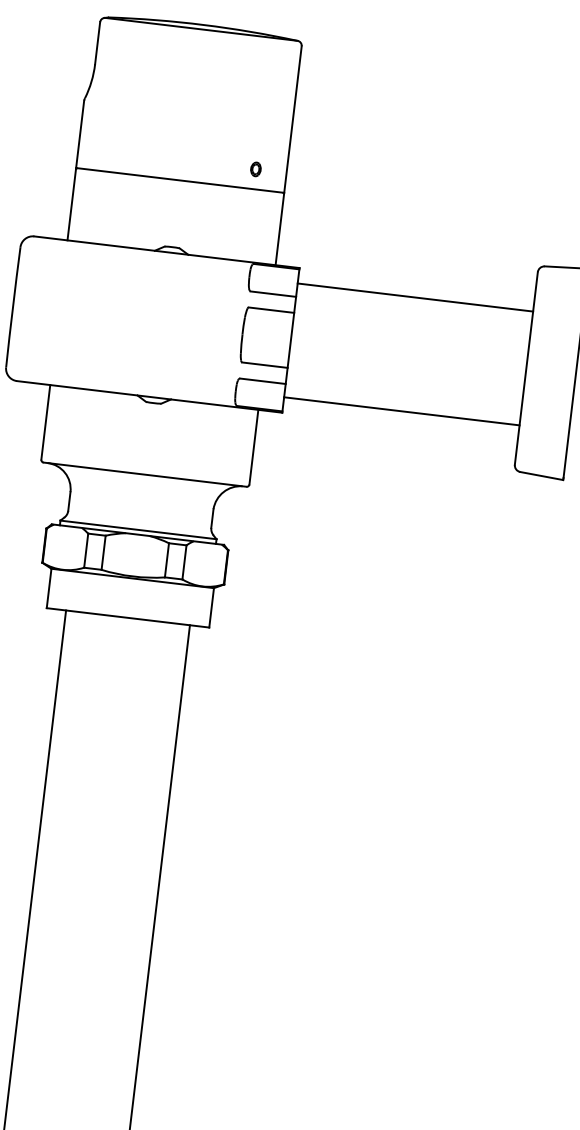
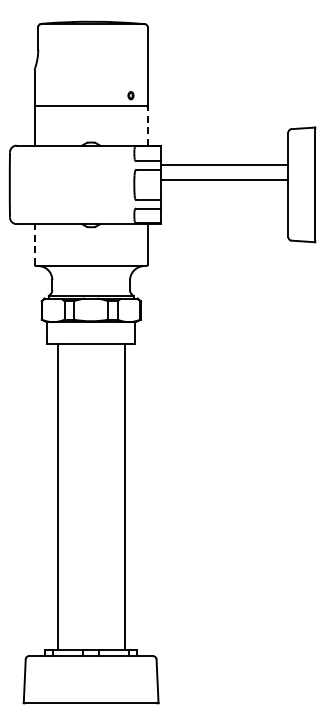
line: (279, 228) -> (147, 125), solid -> dashed
line: (415, 298) -> (224, 165), moved
line: (401, 410) -> (224, 179), moved
line: (45, 420) -> (34, 243), solid -> dashed

